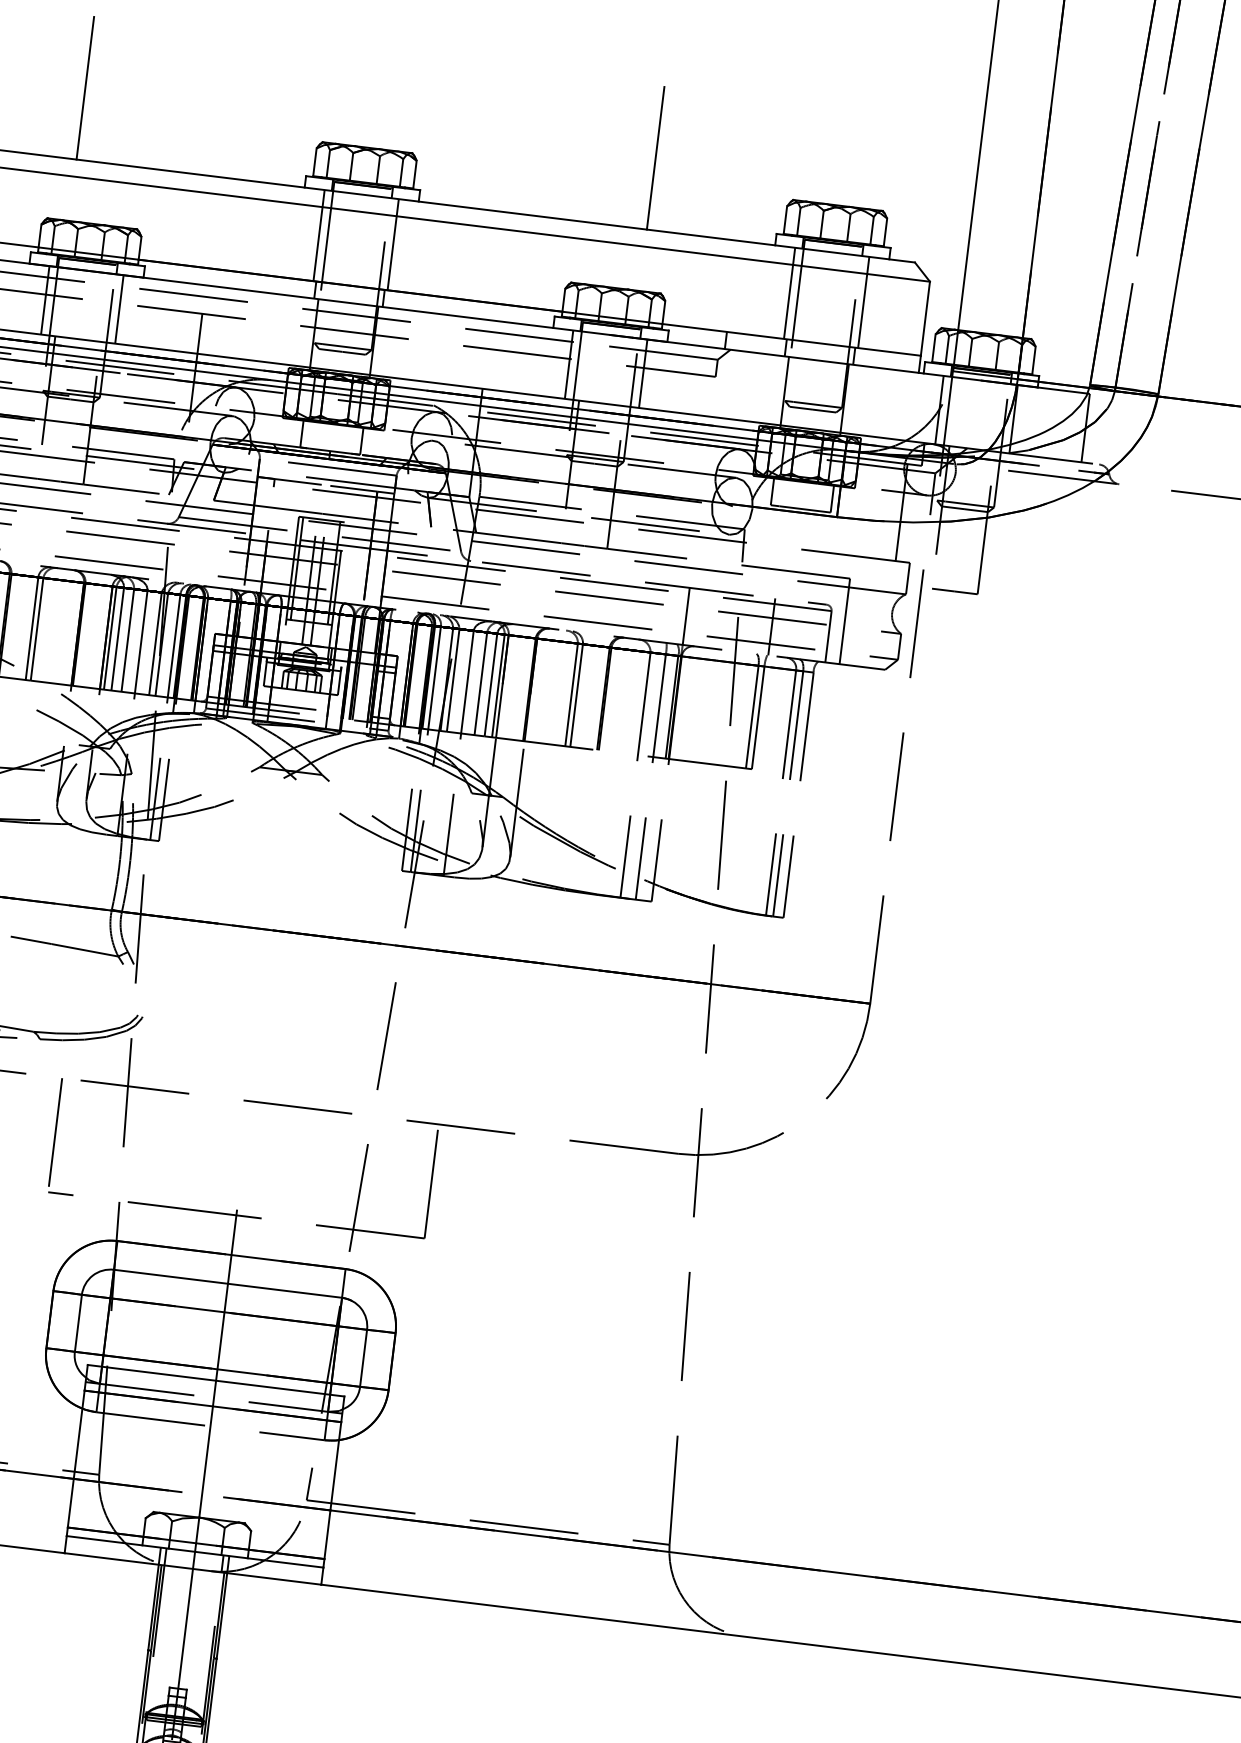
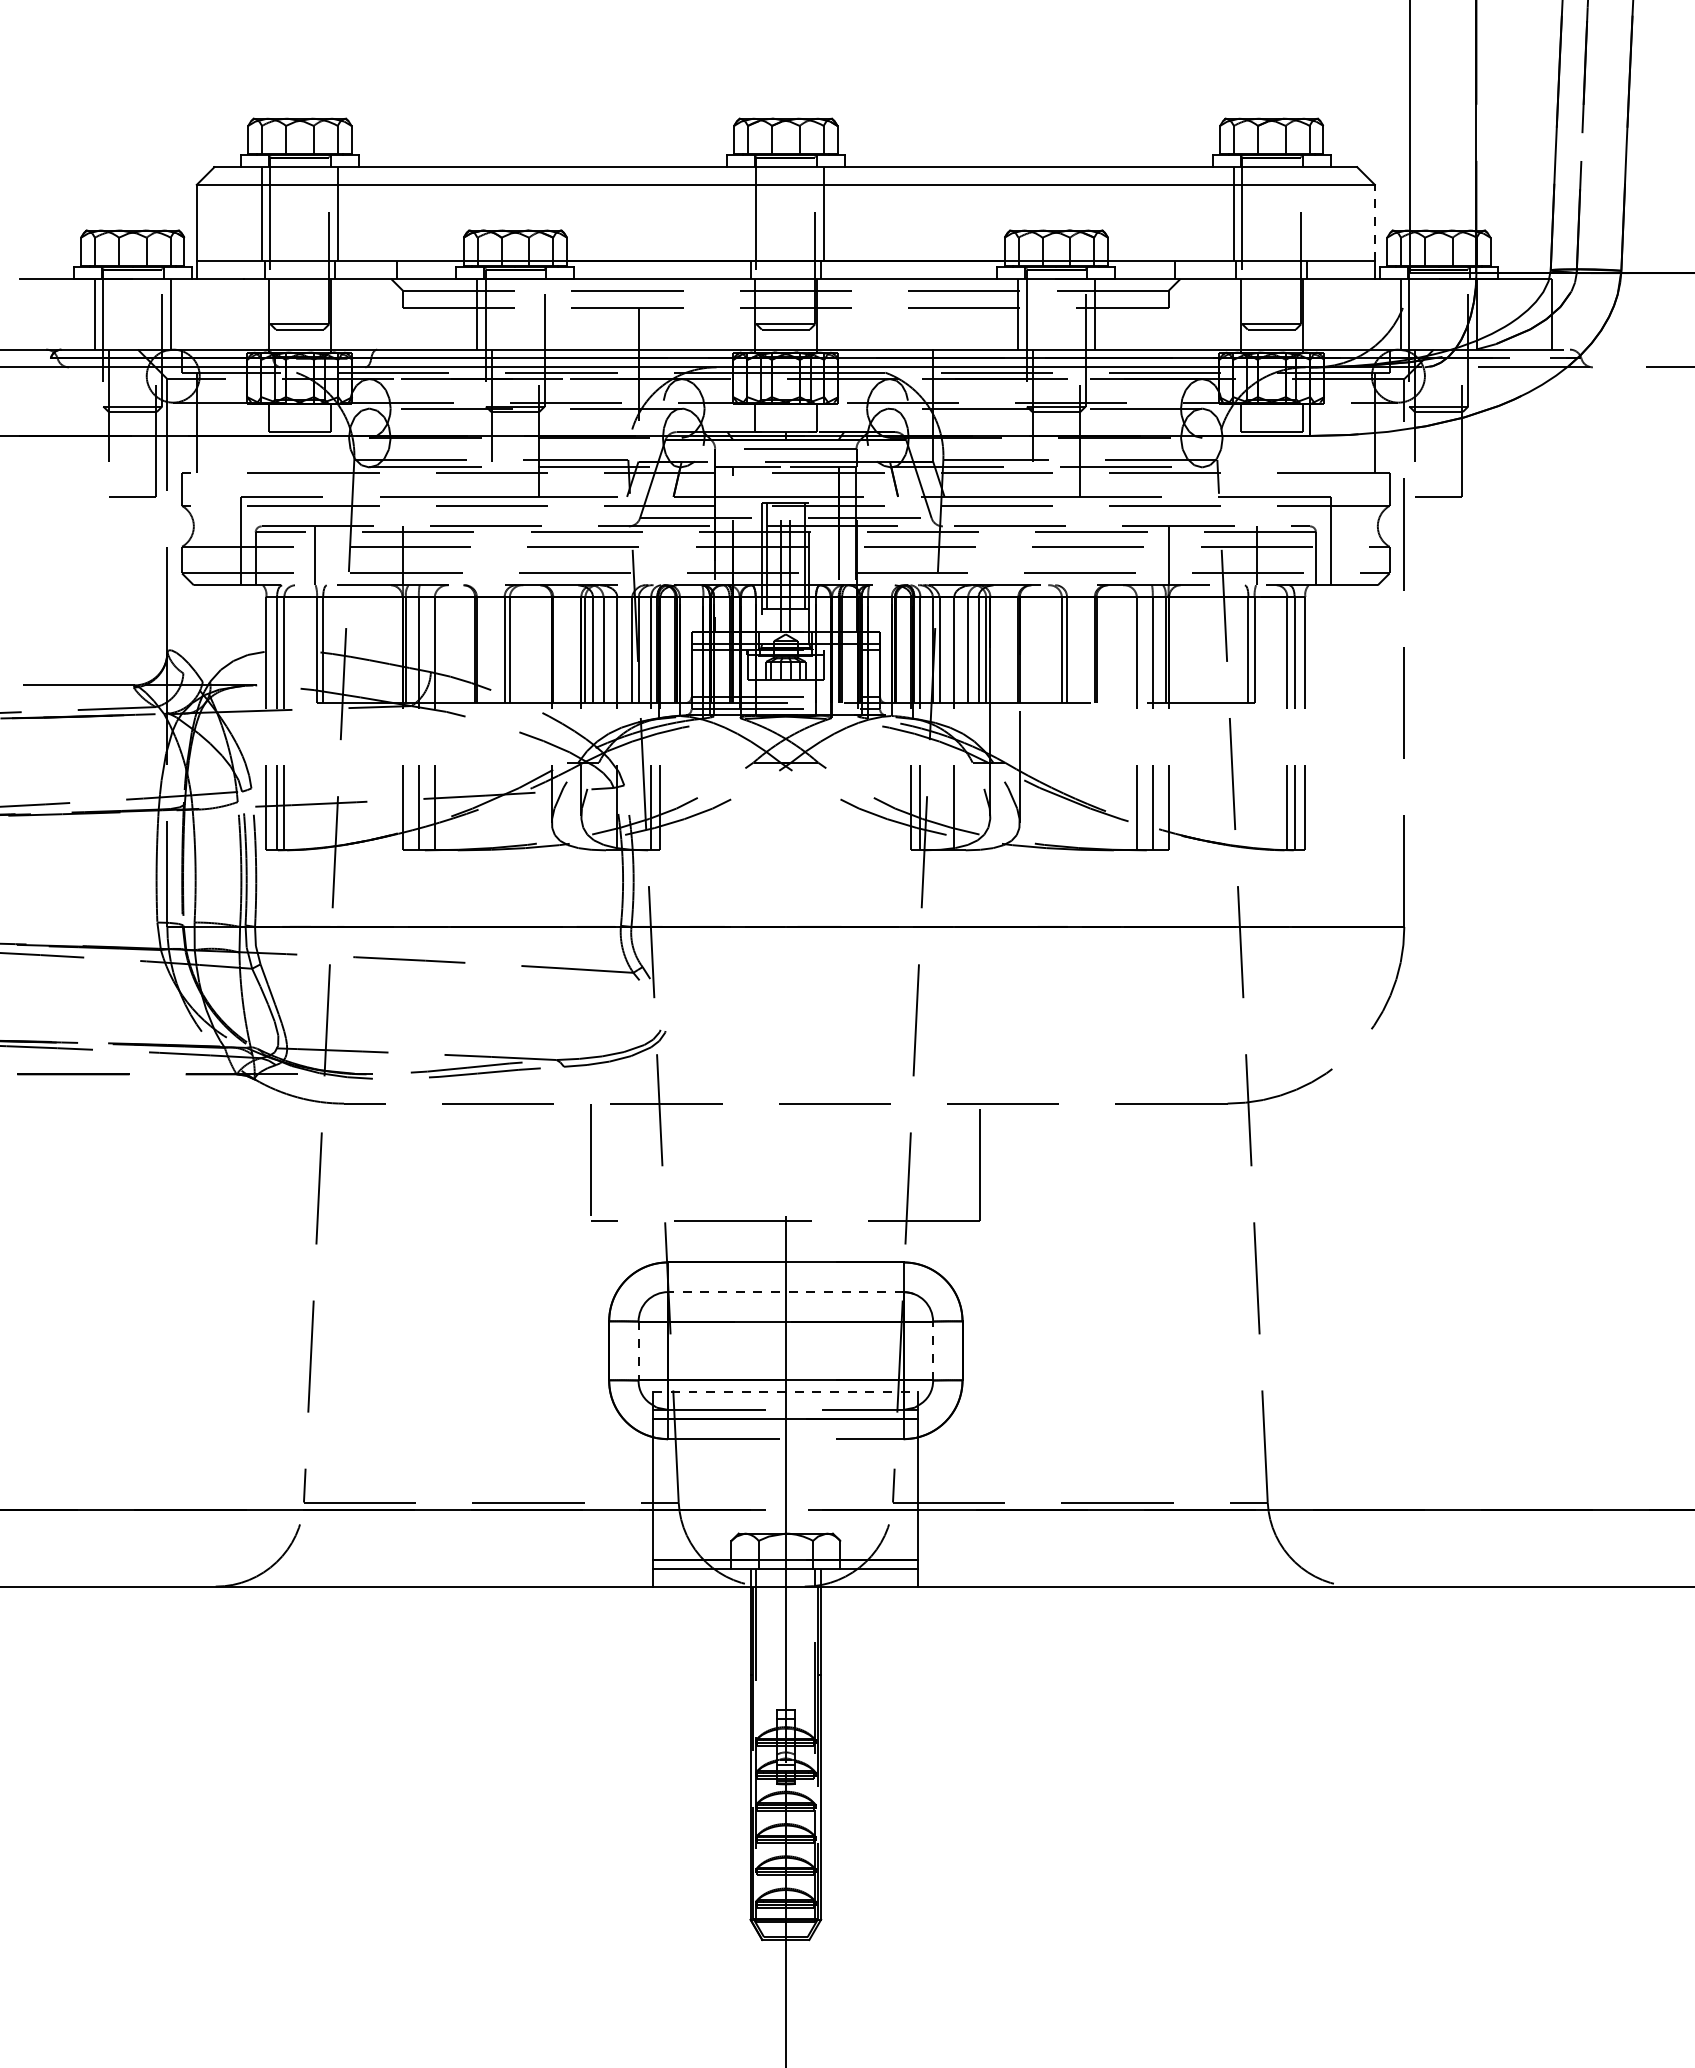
line: (85, 88) -> (491, 93), removed
line: (655, 158) -> (1080, 93), removed
line: (318, 235) -> (747, 214), removed
line: (864, 302) -> (1310, 214), removed
line: (119, 308) -> (553, 313), removed
line: (925, 318) -> (1374, 222), solid -> dashed
line: (227, 1284) -> (785, 1292), solid -> dashed
line: (78, 1323) -> (638, 1351), solid -> dashed
line: (364, 1357) -> (933, 1350), solid -> dashed
line: (215, 1380) -> (785, 1392), solid -> dashed

